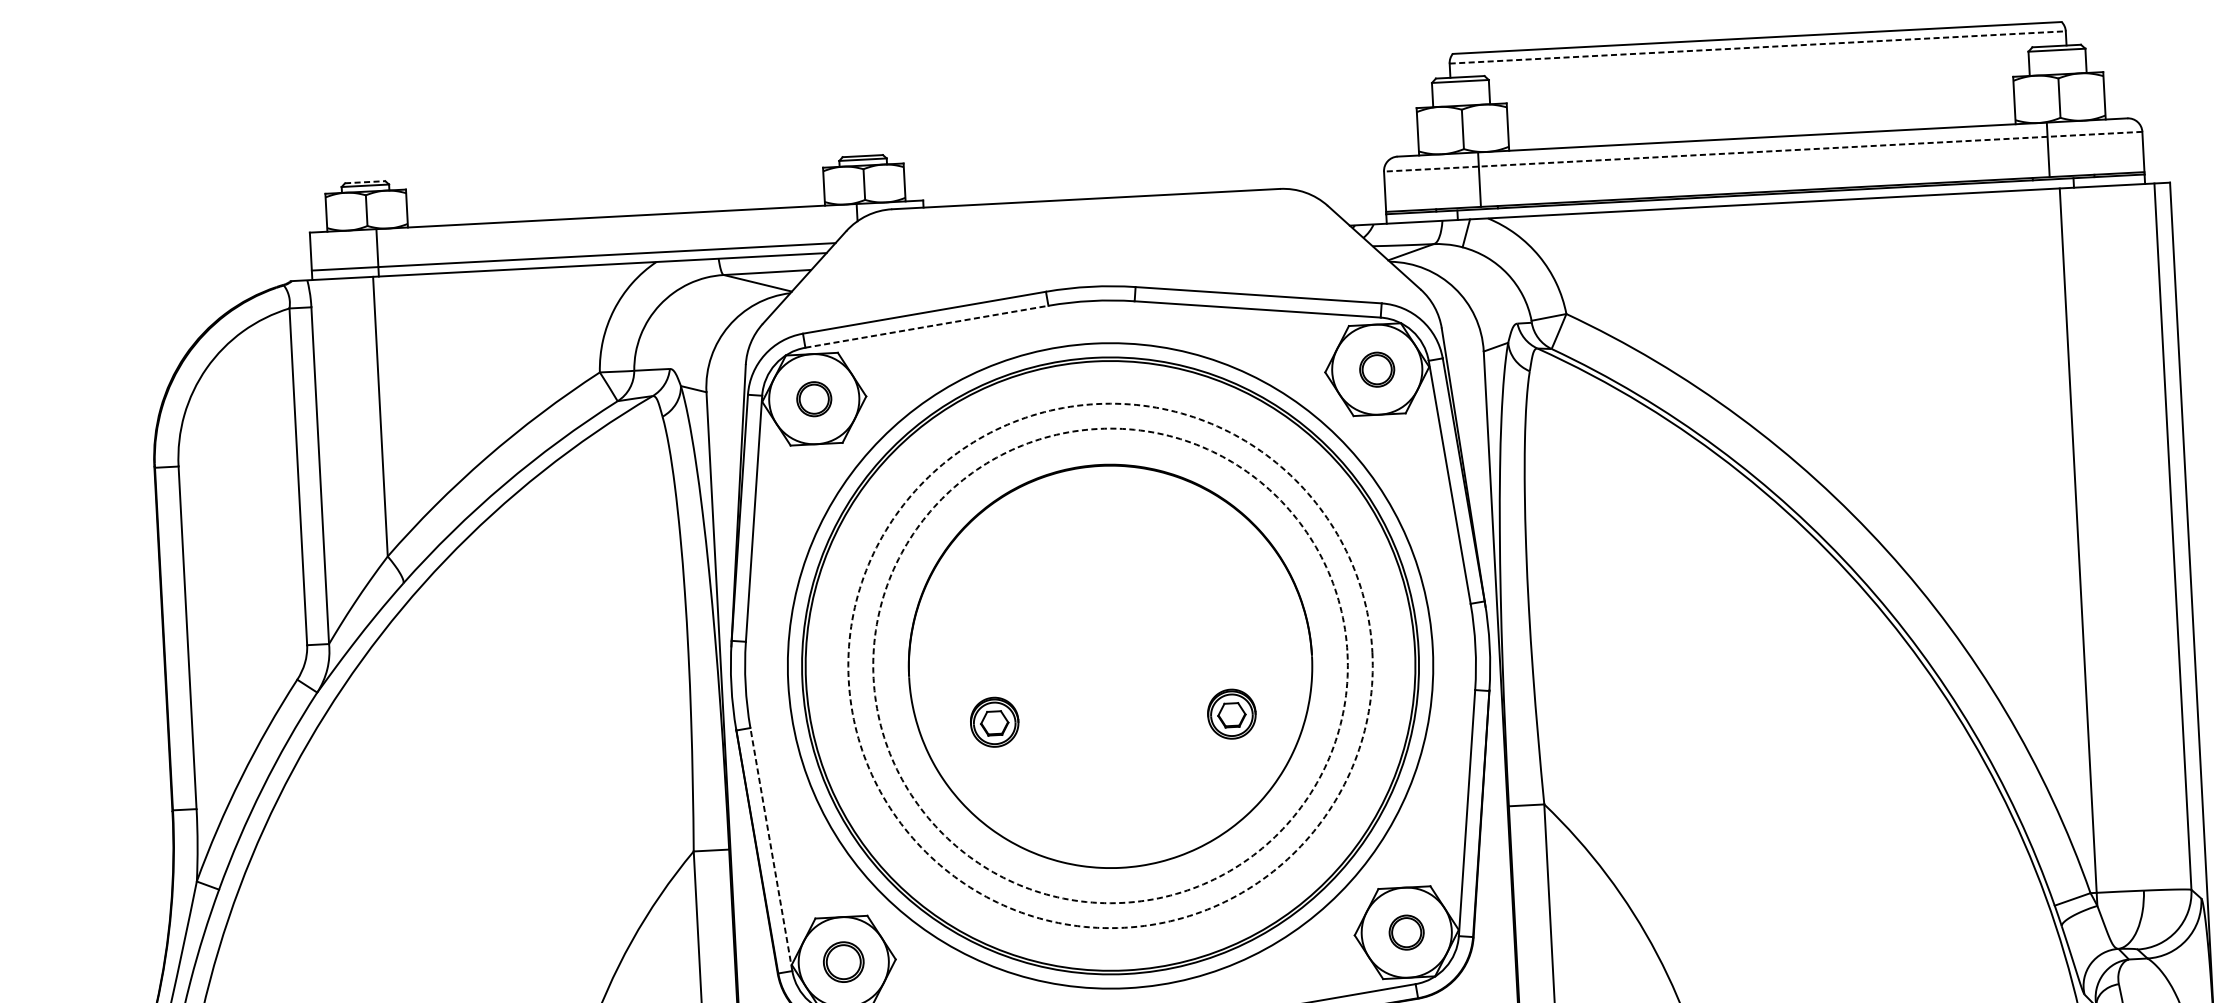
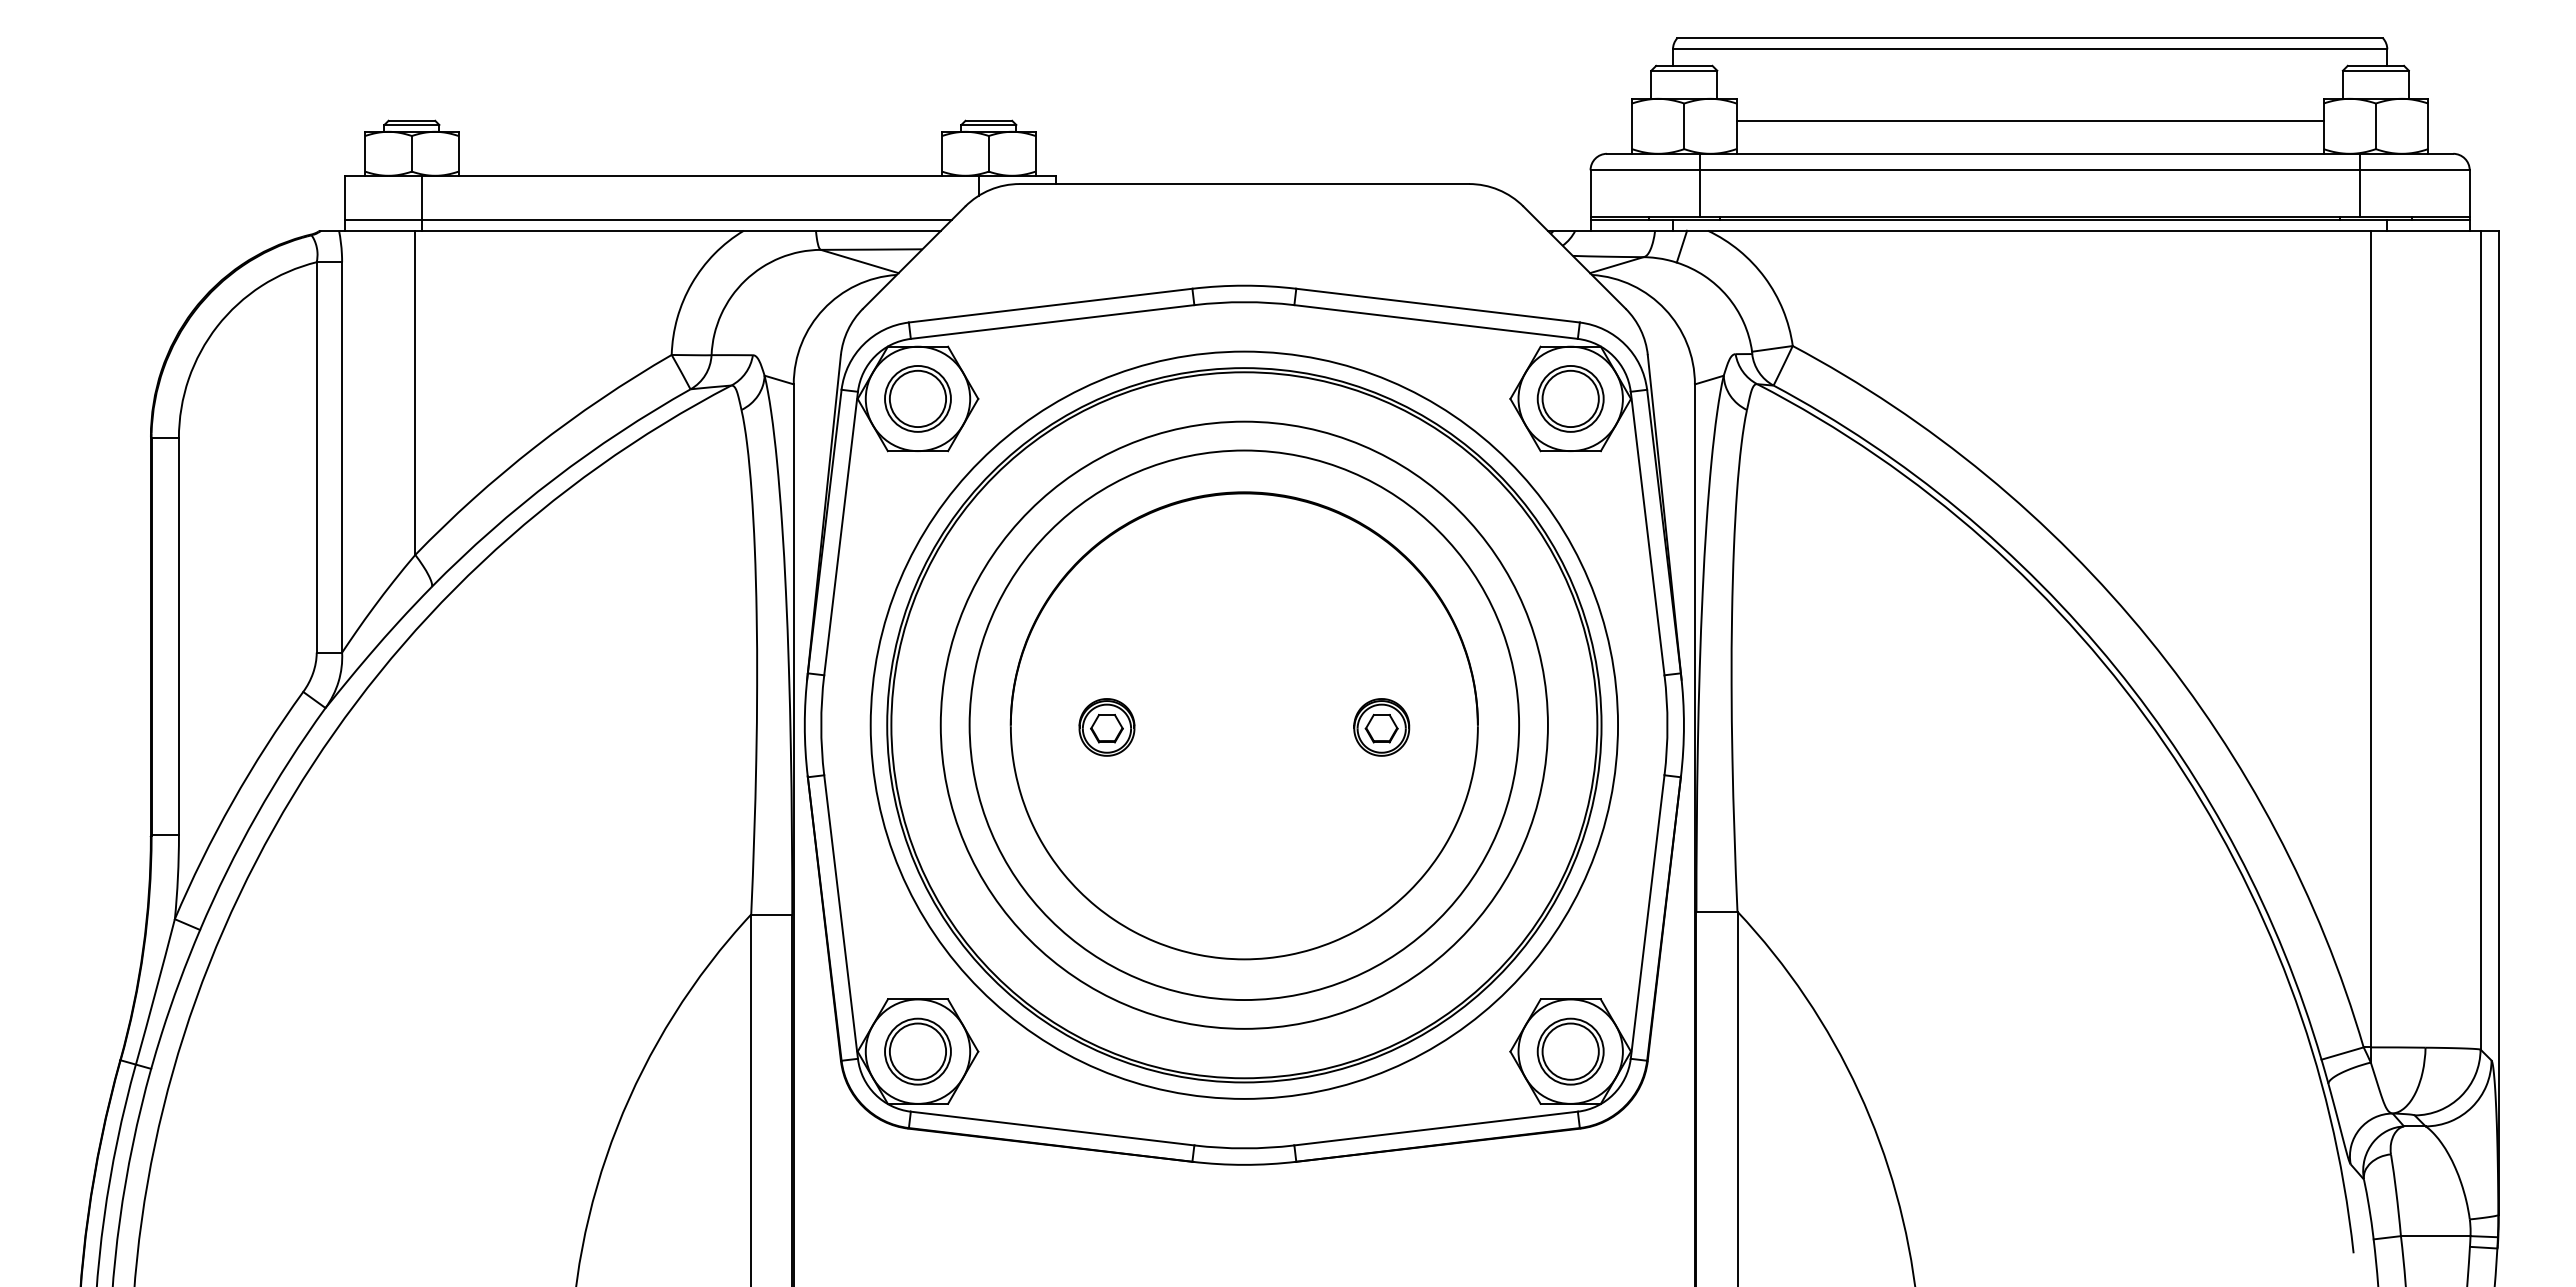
line: (1758, 47) -> (2030, 49), dashed -> solid
line: (1760, 108) -> (2029, 120), added
line: (1763, 151) -> (2030, 170), dashed -> solid
line: (365, 181) -> (412, 120), dashed -> solid
line: (926, 327) -> (1052, 322), dashed -> solid
part: (1377, 369) -> (1570, 398), size x1.67
part: (813, 398) -> (917, 398), size x1.67
circle: (1109, 665) -> (1243, 724), dashed -> solid
circle: (1110, 666) -> (1244, 725), dashed -> solid
part: (1231, 714) -> (1381, 727), moved
part: (994, 722) -> (1106, 727), moved
line: (771, 849) -> (841, 917), dashed -> solid
part: (1406, 932) -> (1570, 1051), size x1.67
part: (843, 962) -> (917, 1051), size x1.43

